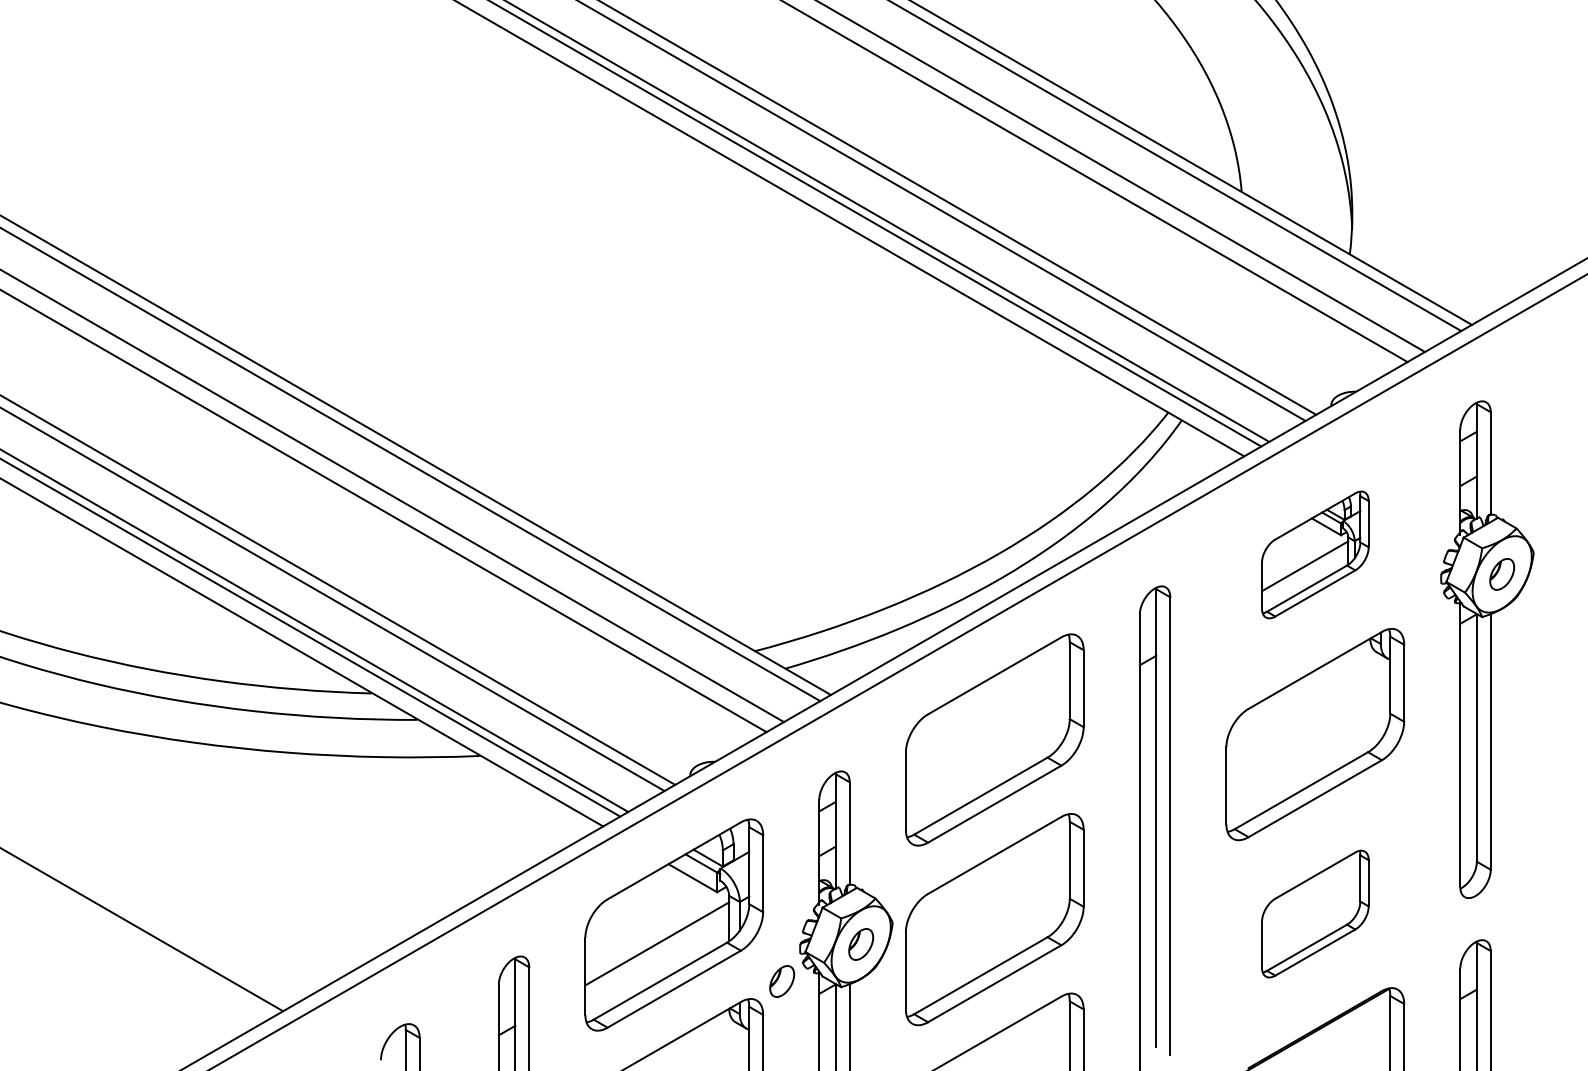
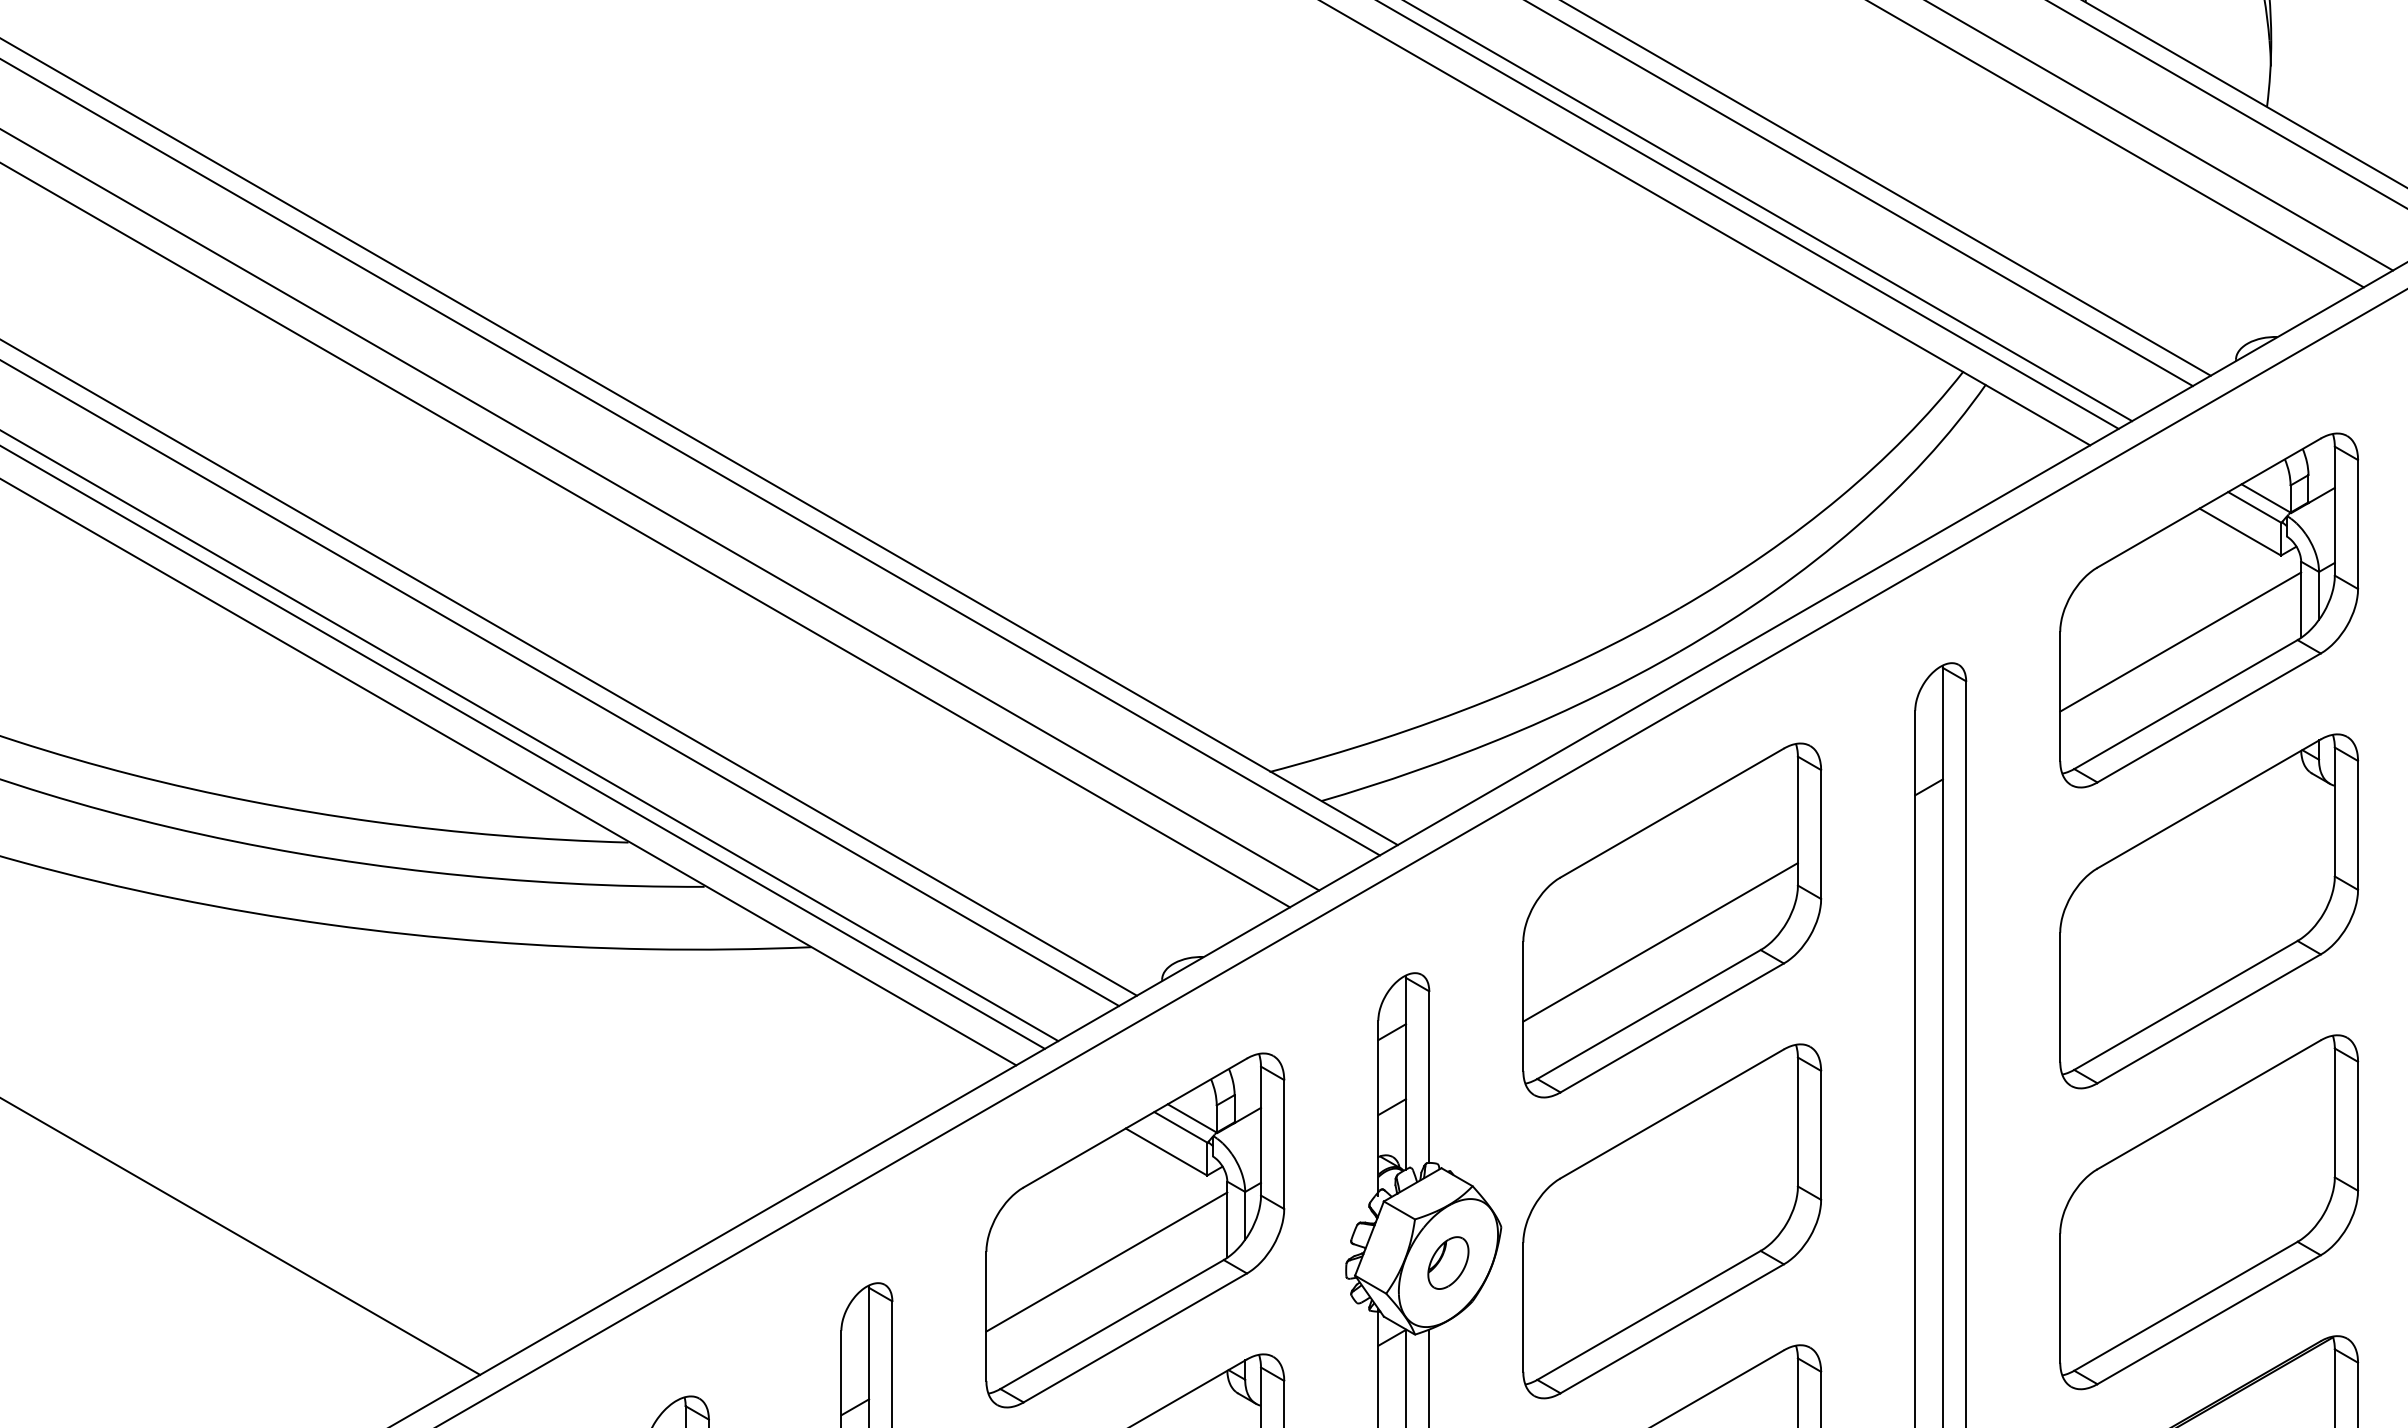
part: (1315, 554) -> (2209, 609), size x1.67
line: (987, 752) -> (1660, 941), added
part: (1315, 913) -> (2209, 1211), size x1.67
part: (782, 981) -> (1316, 1325), removed

